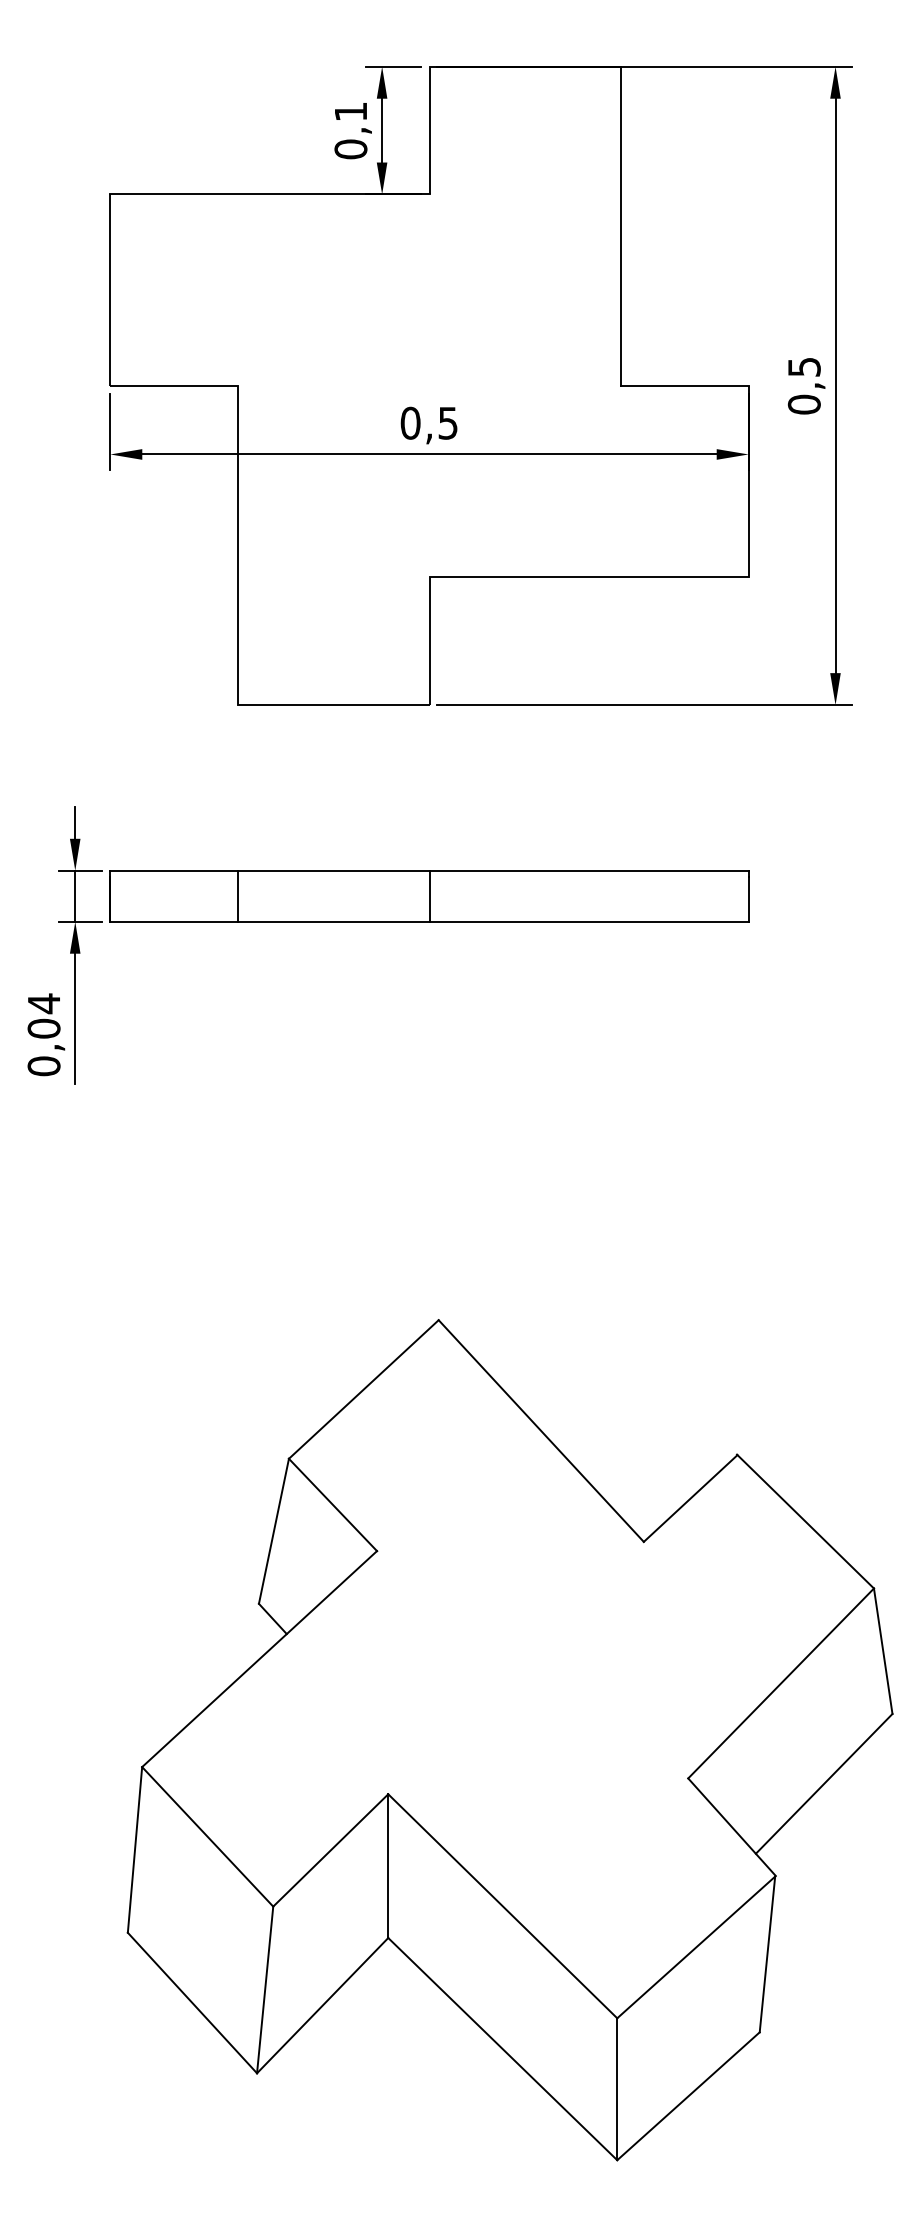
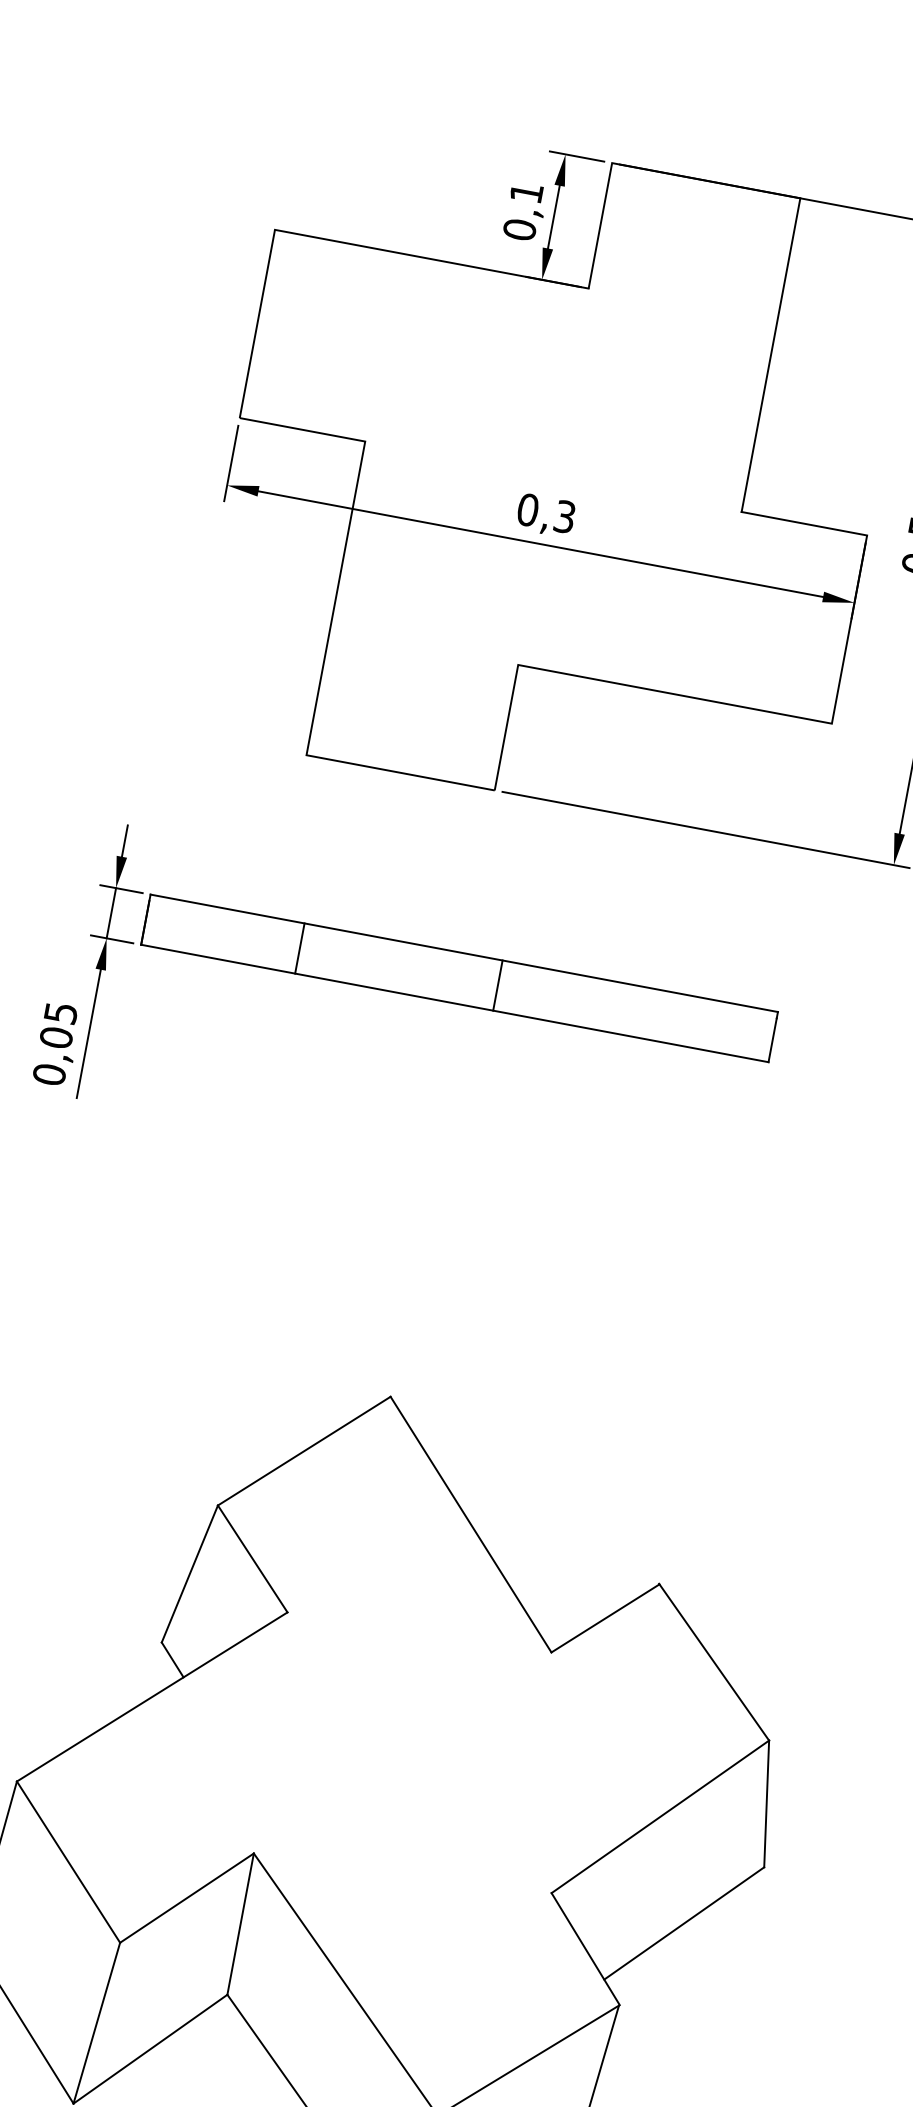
text: (448, 422) -> (565, 516), 0,5 -> 0,3
line: (238, 895) -> (300, 947), moved
line: (429, 895) -> (498, 984), moved
text: (44, 1003) -> (61, 1012), 0,04 -> 0,05

